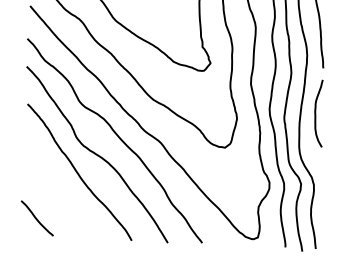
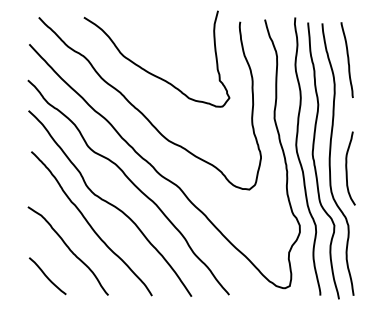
curve: (316, 113) -> (347, 168), moved
curve: (57, 194) -> (68, 249), added

